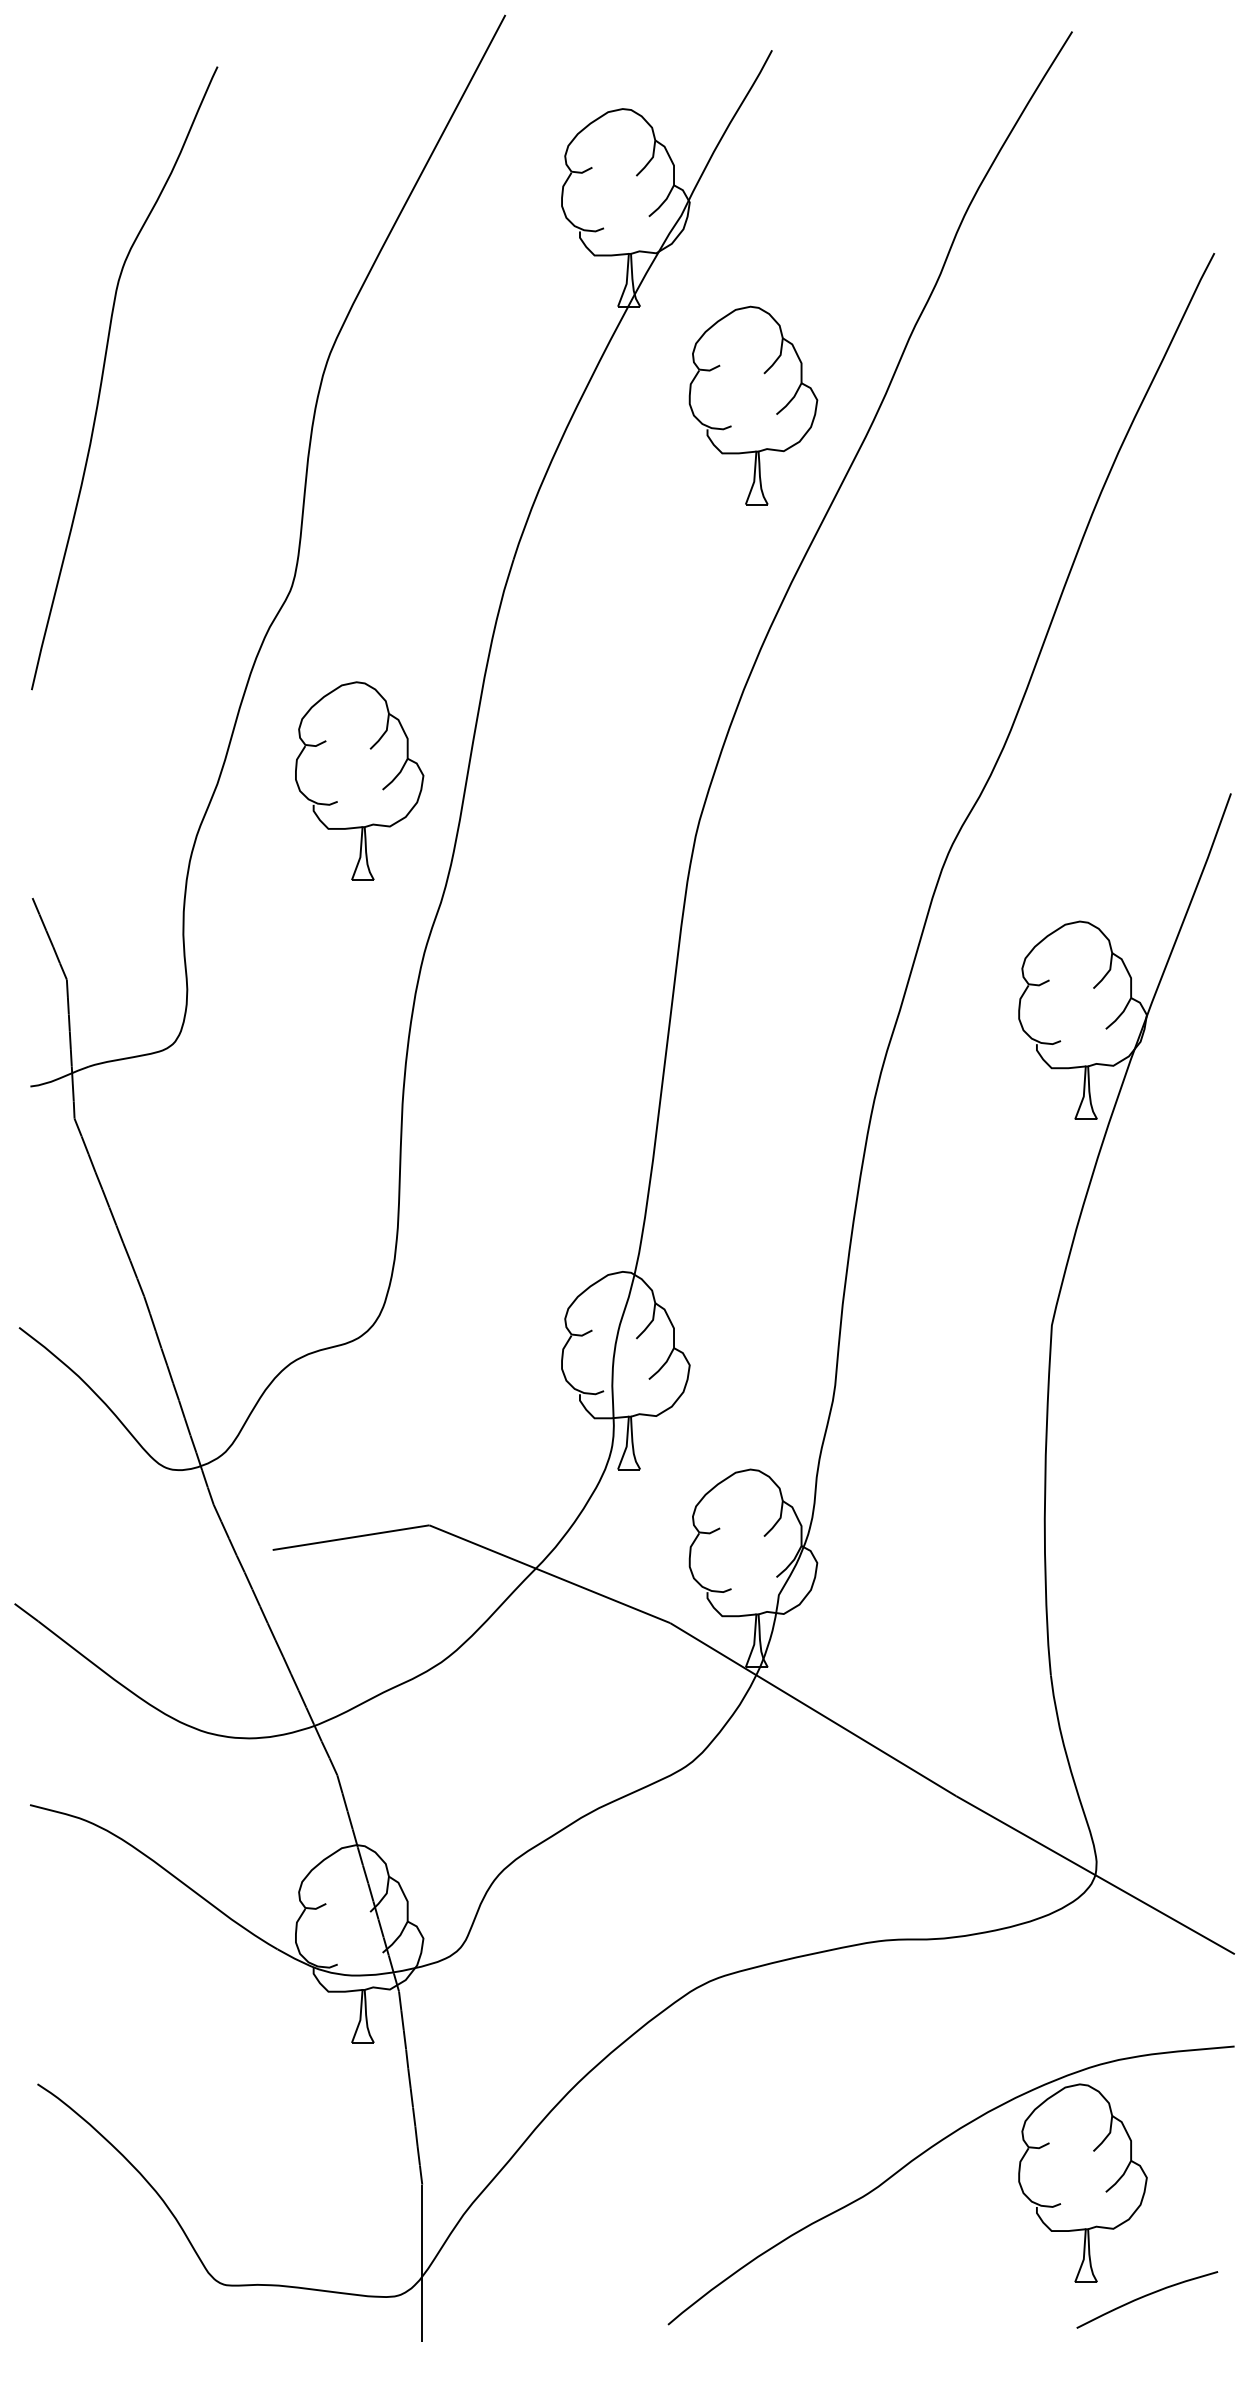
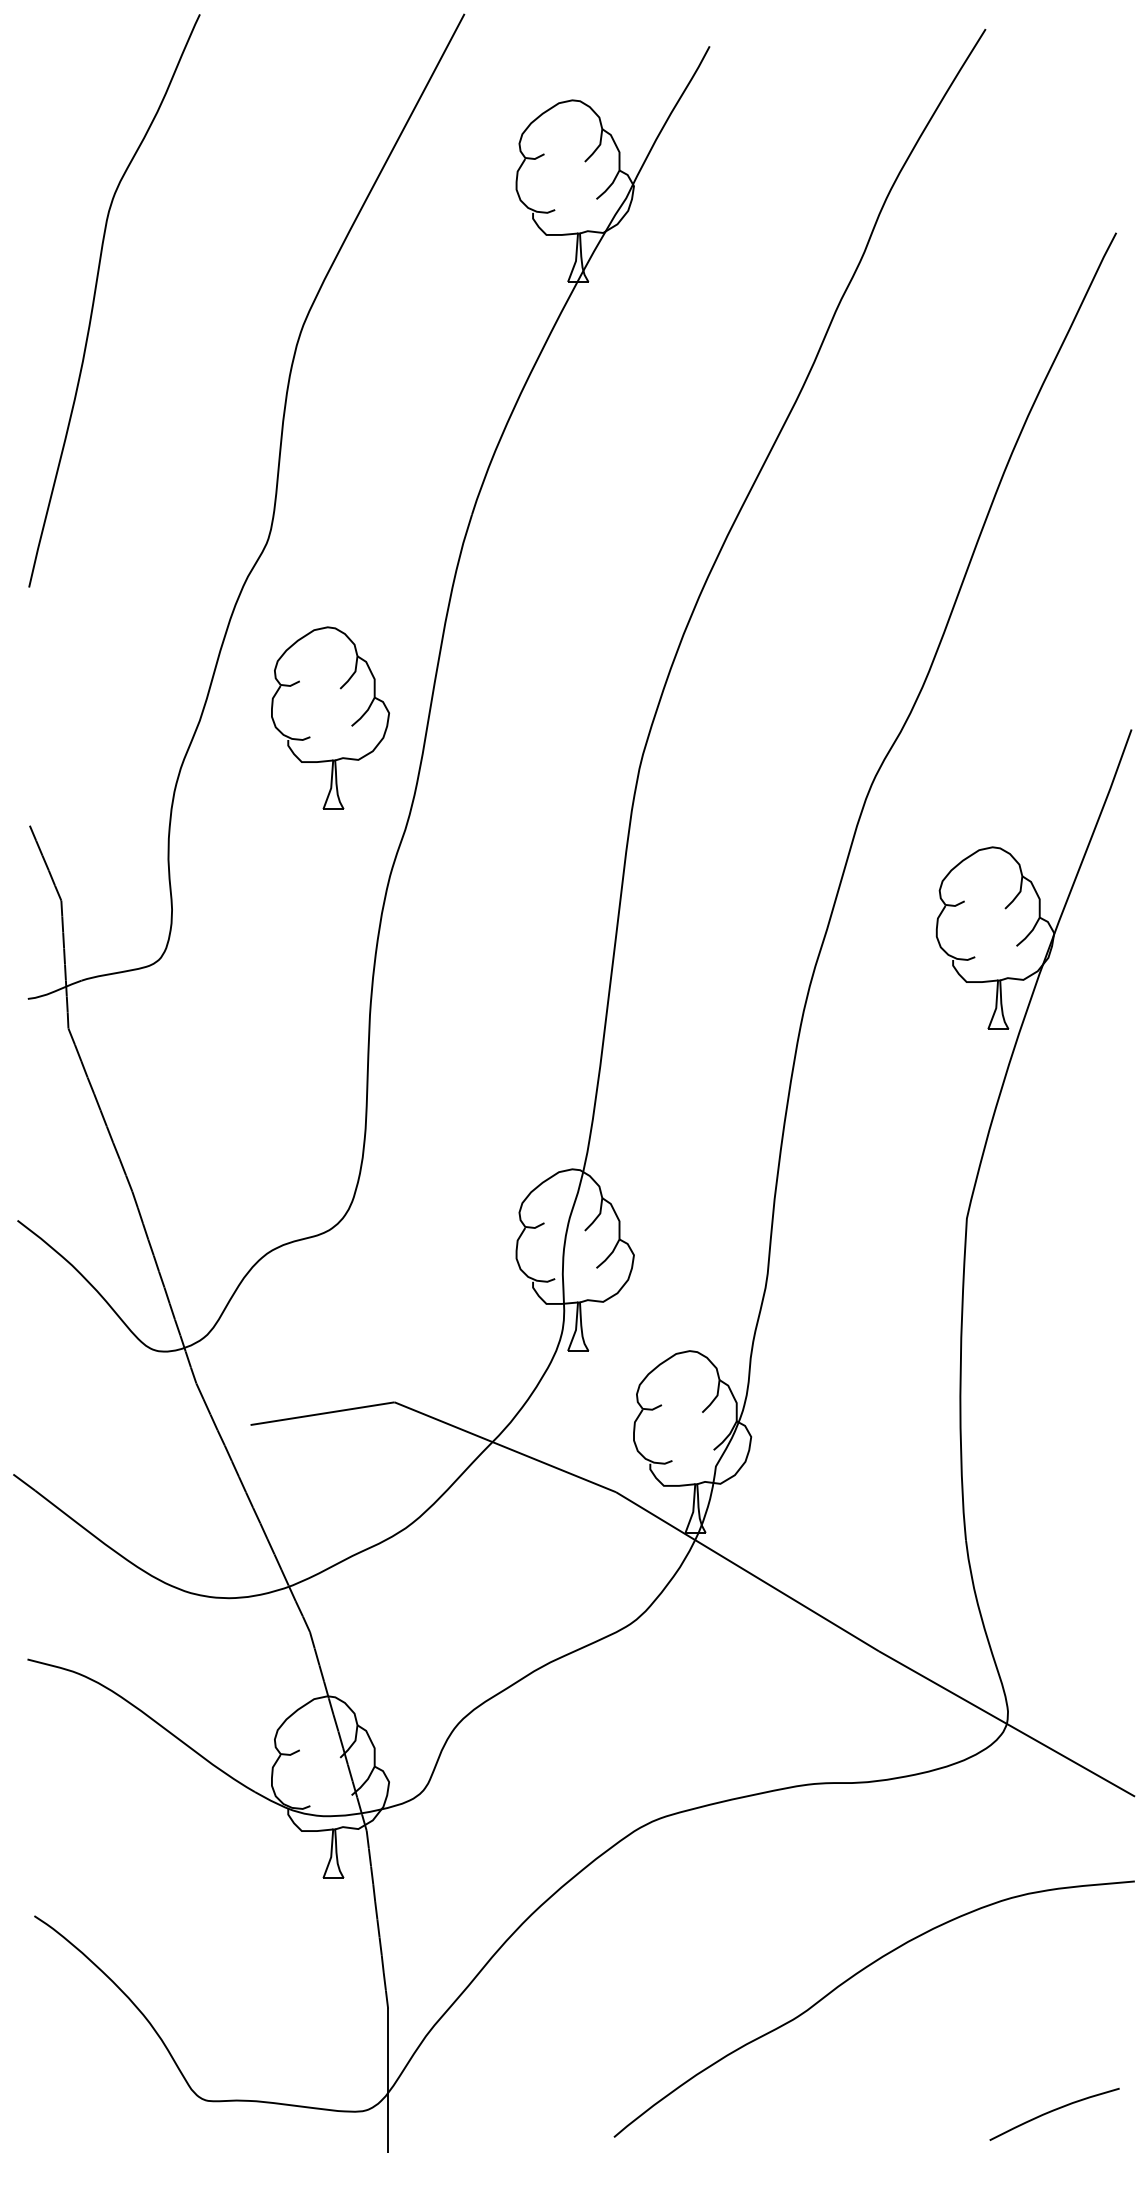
curve: (103, 374) -> (95, 297), moved
part: (753, 405) -> (692, 372), removed
part: (1105, 2191) -> (1016, 2014), removed

